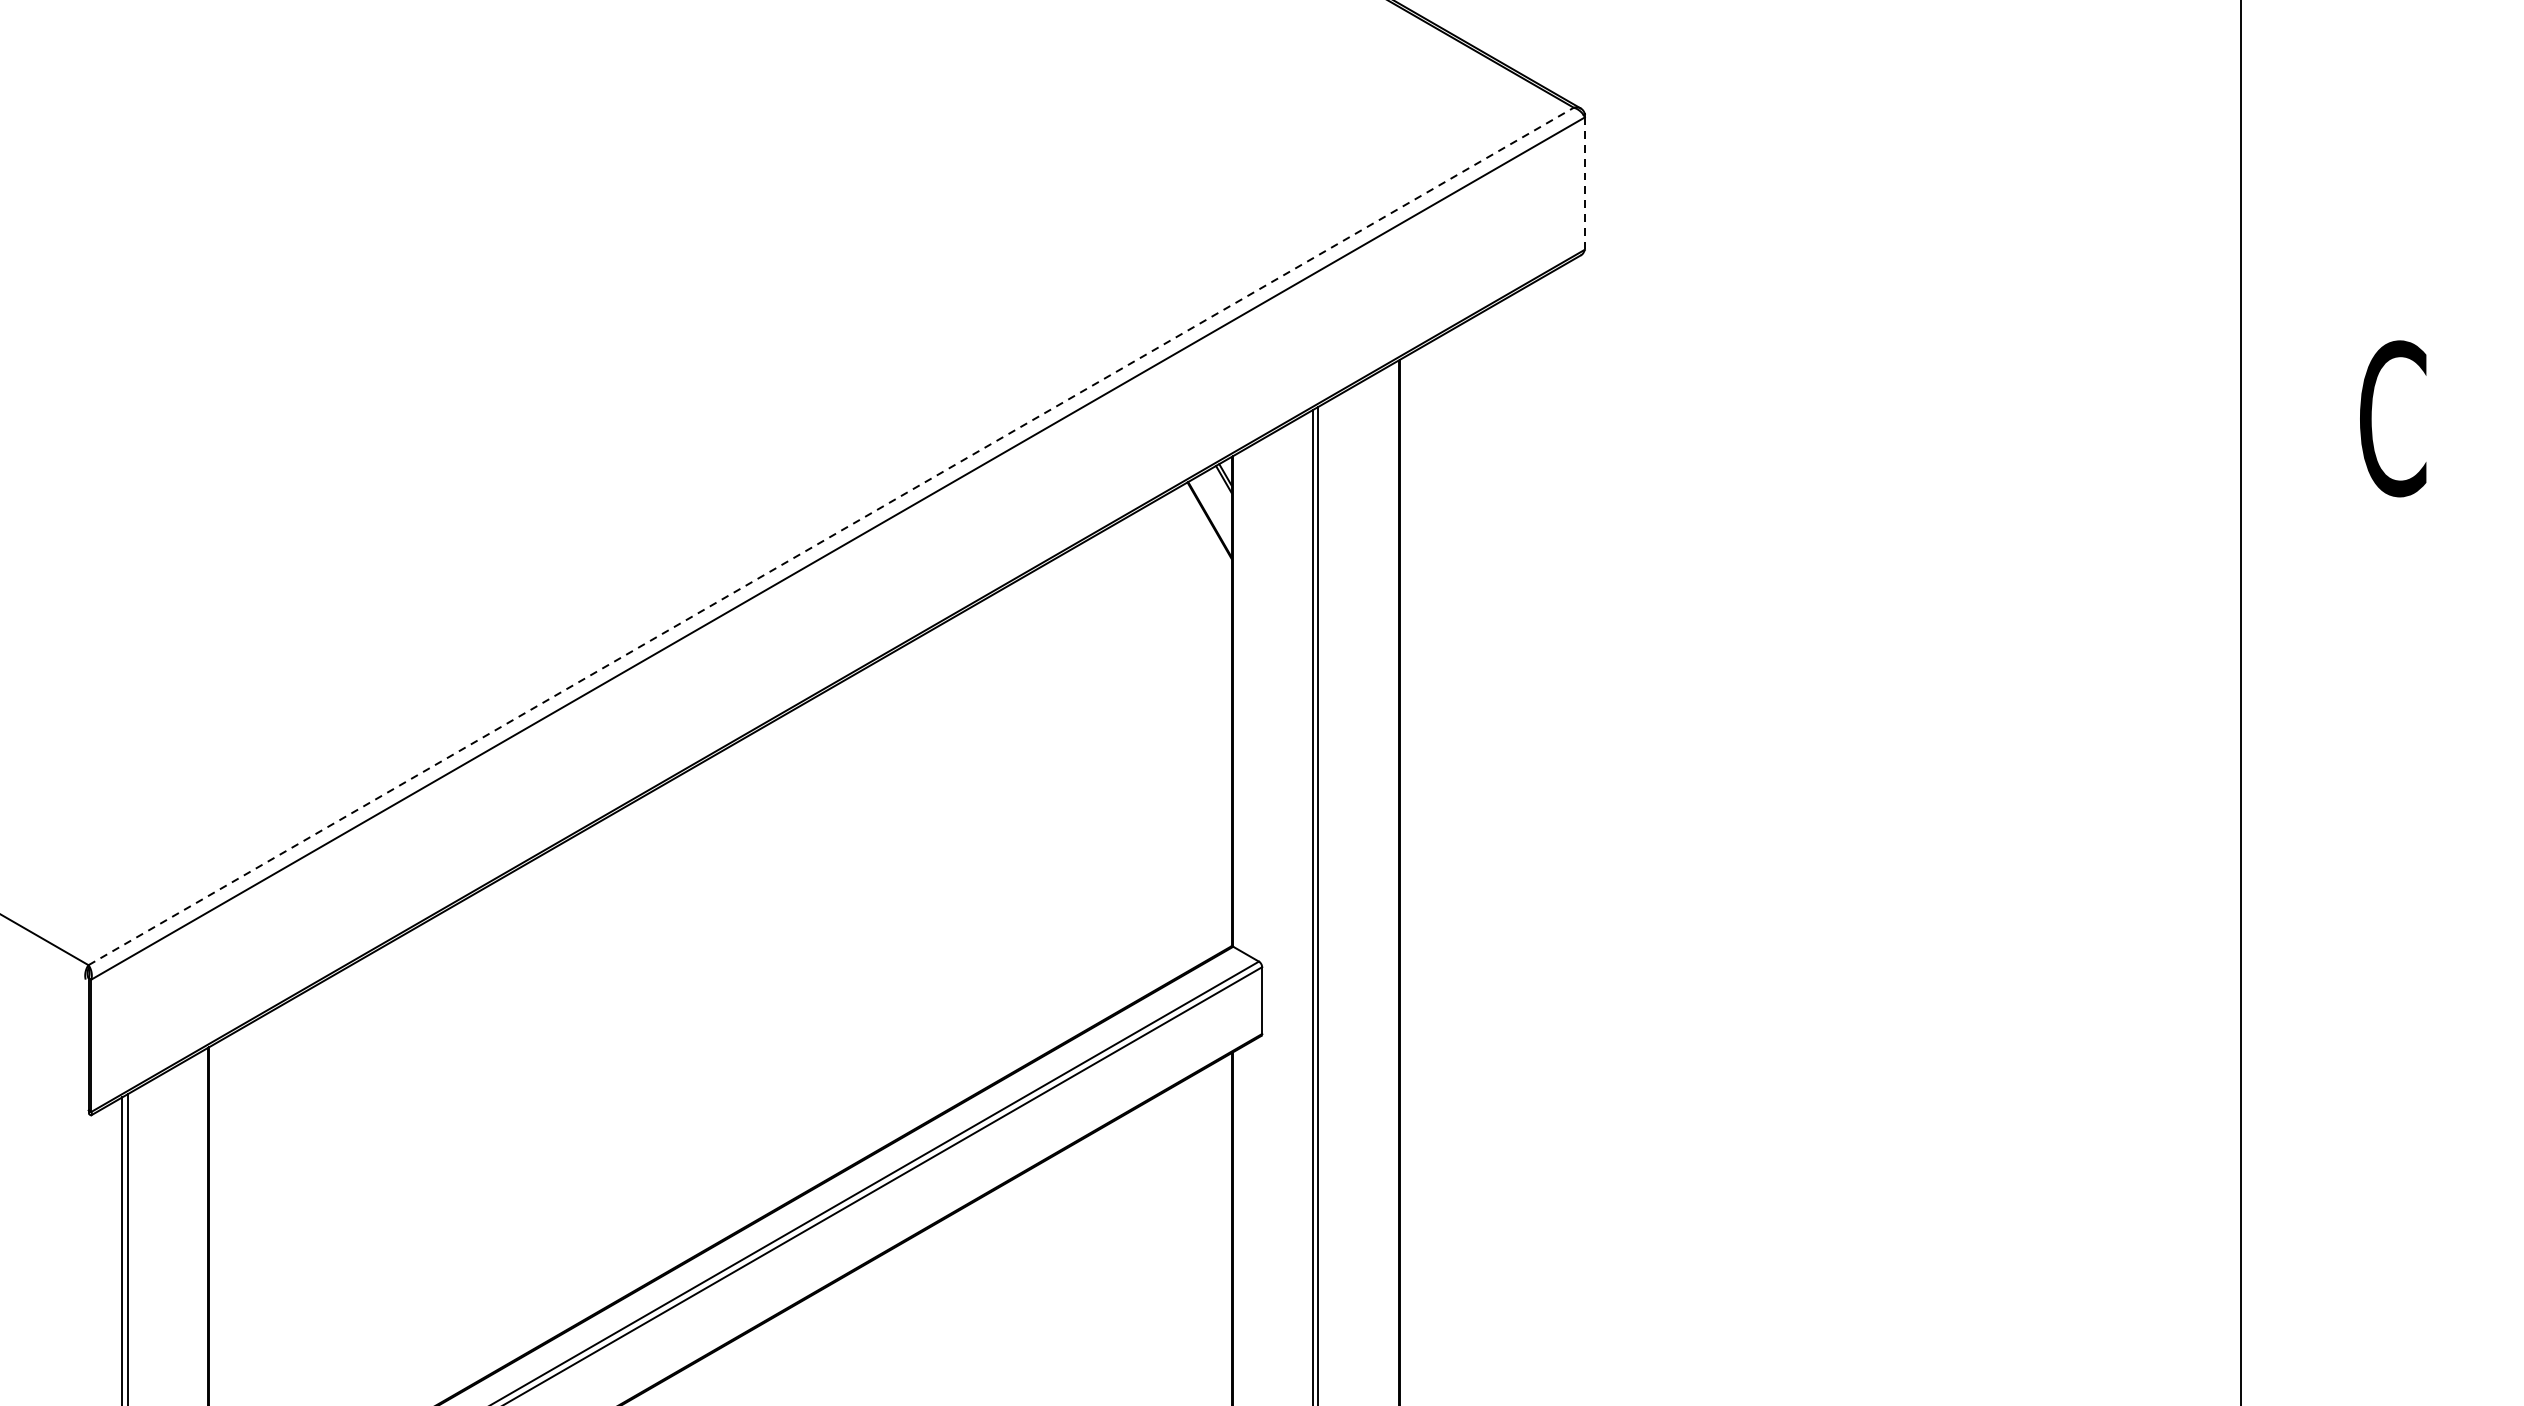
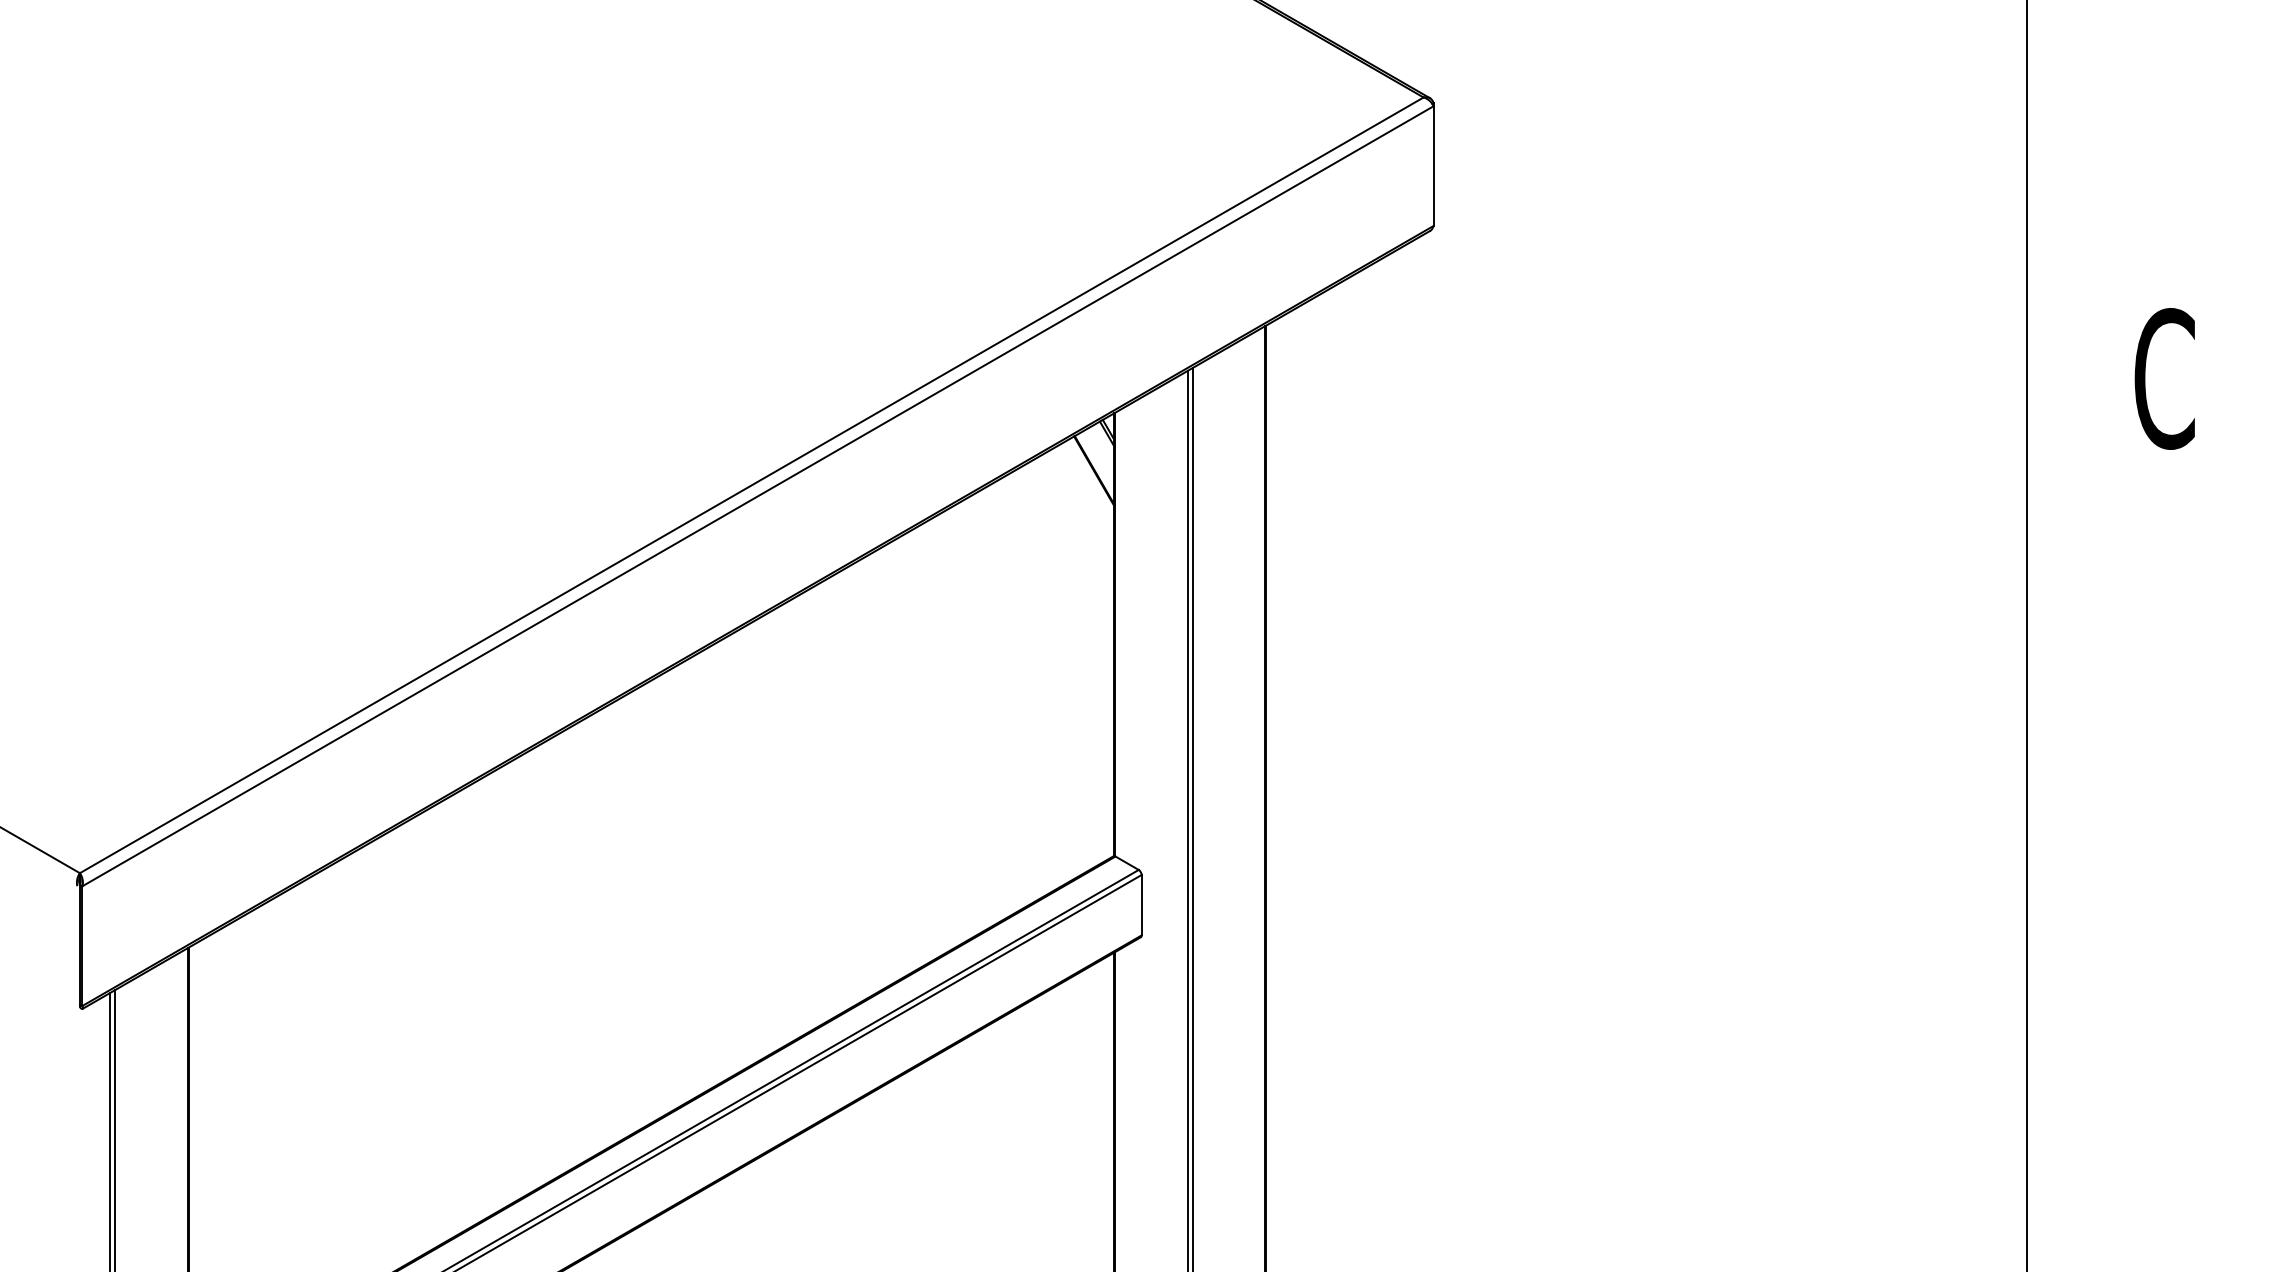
line: (1584, 184) -> (1433, 166), dashed -> solid
line: (830, 536) -> (751, 485), dashed -> solid

